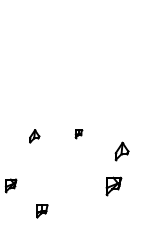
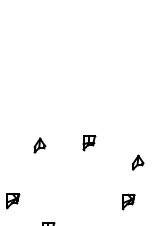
part: (78, 133) -> (88, 142), size x1.67
part: (122, 151) -> (138, 162), size x0.71
part: (113, 186) -> (128, 201), size x0.71

